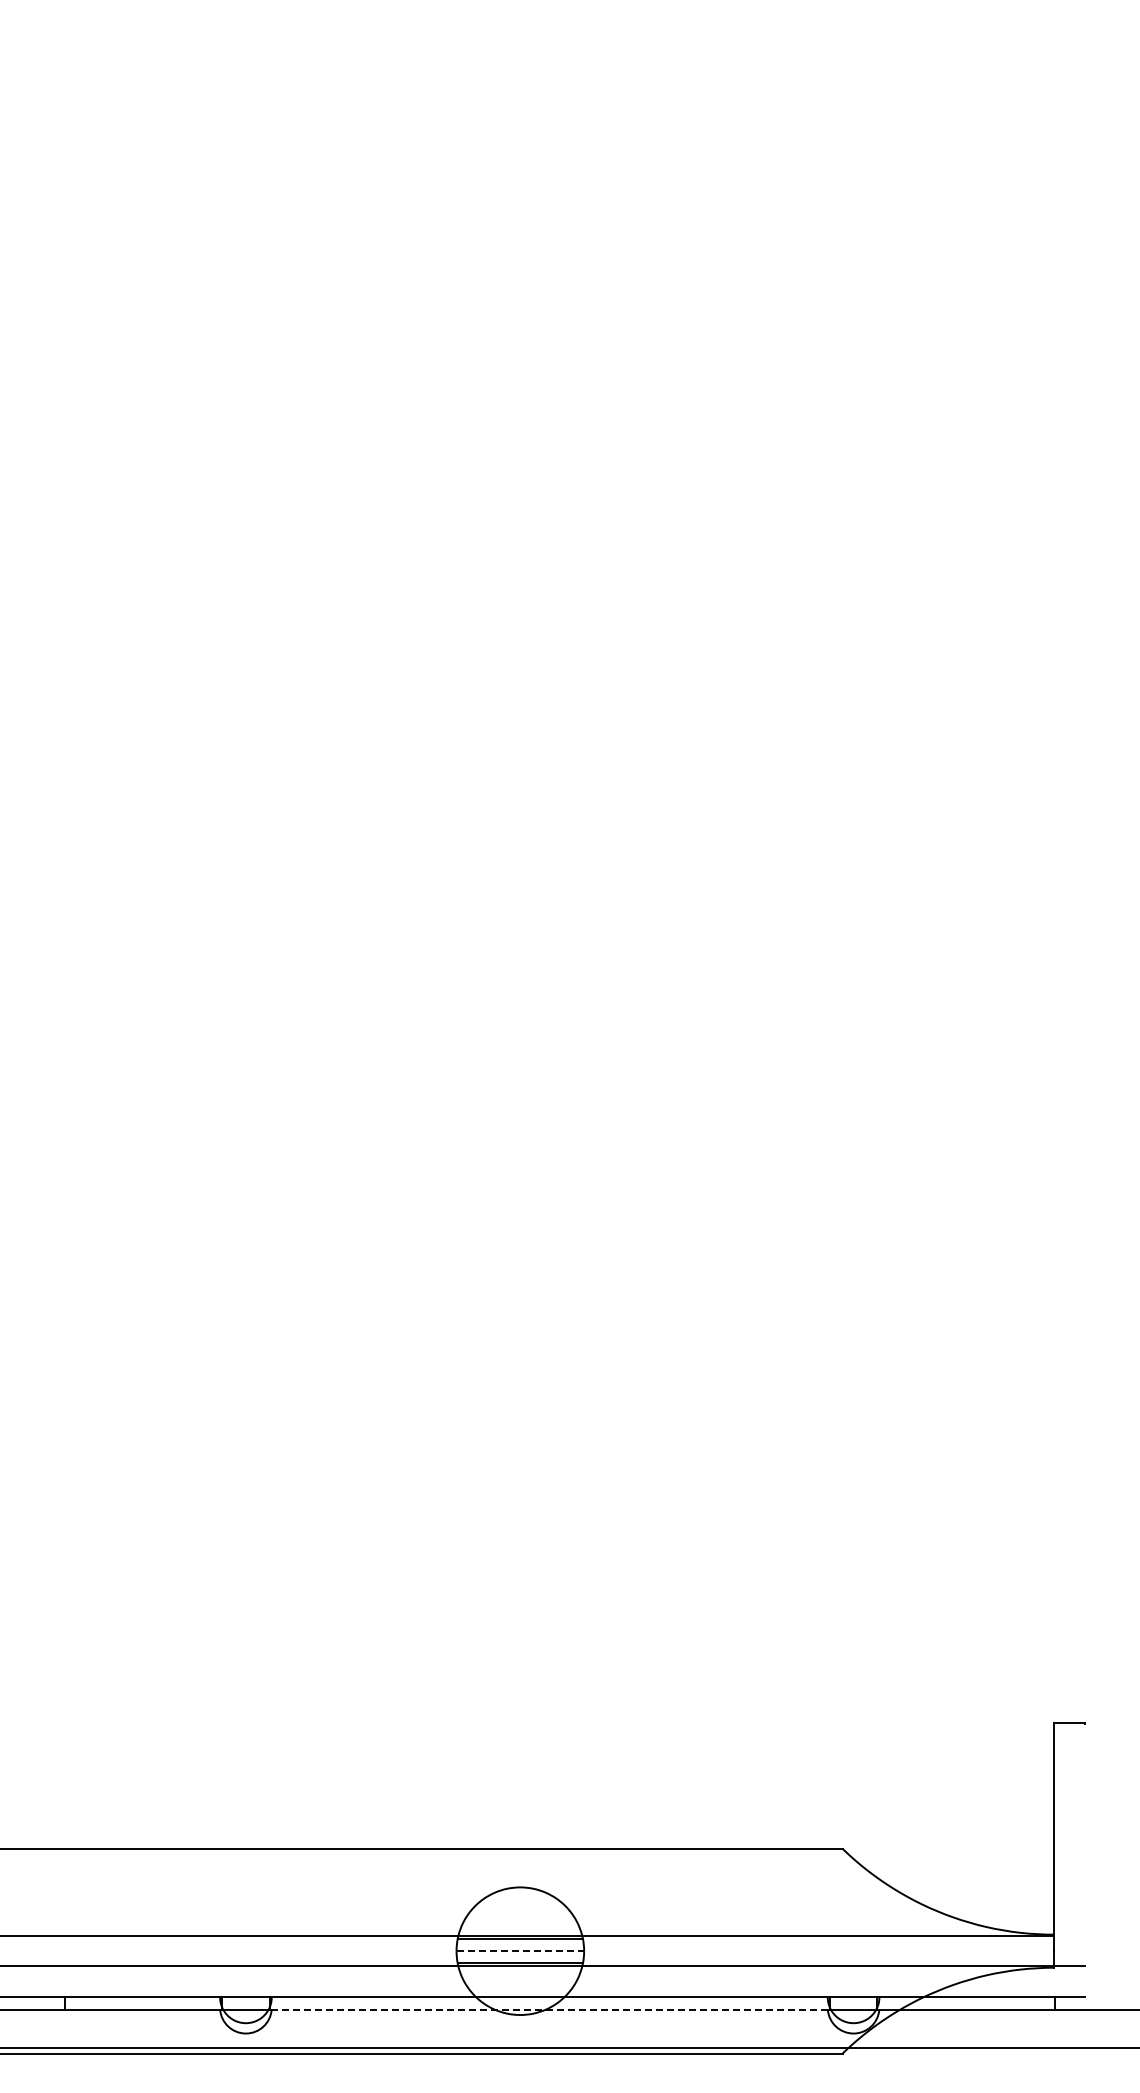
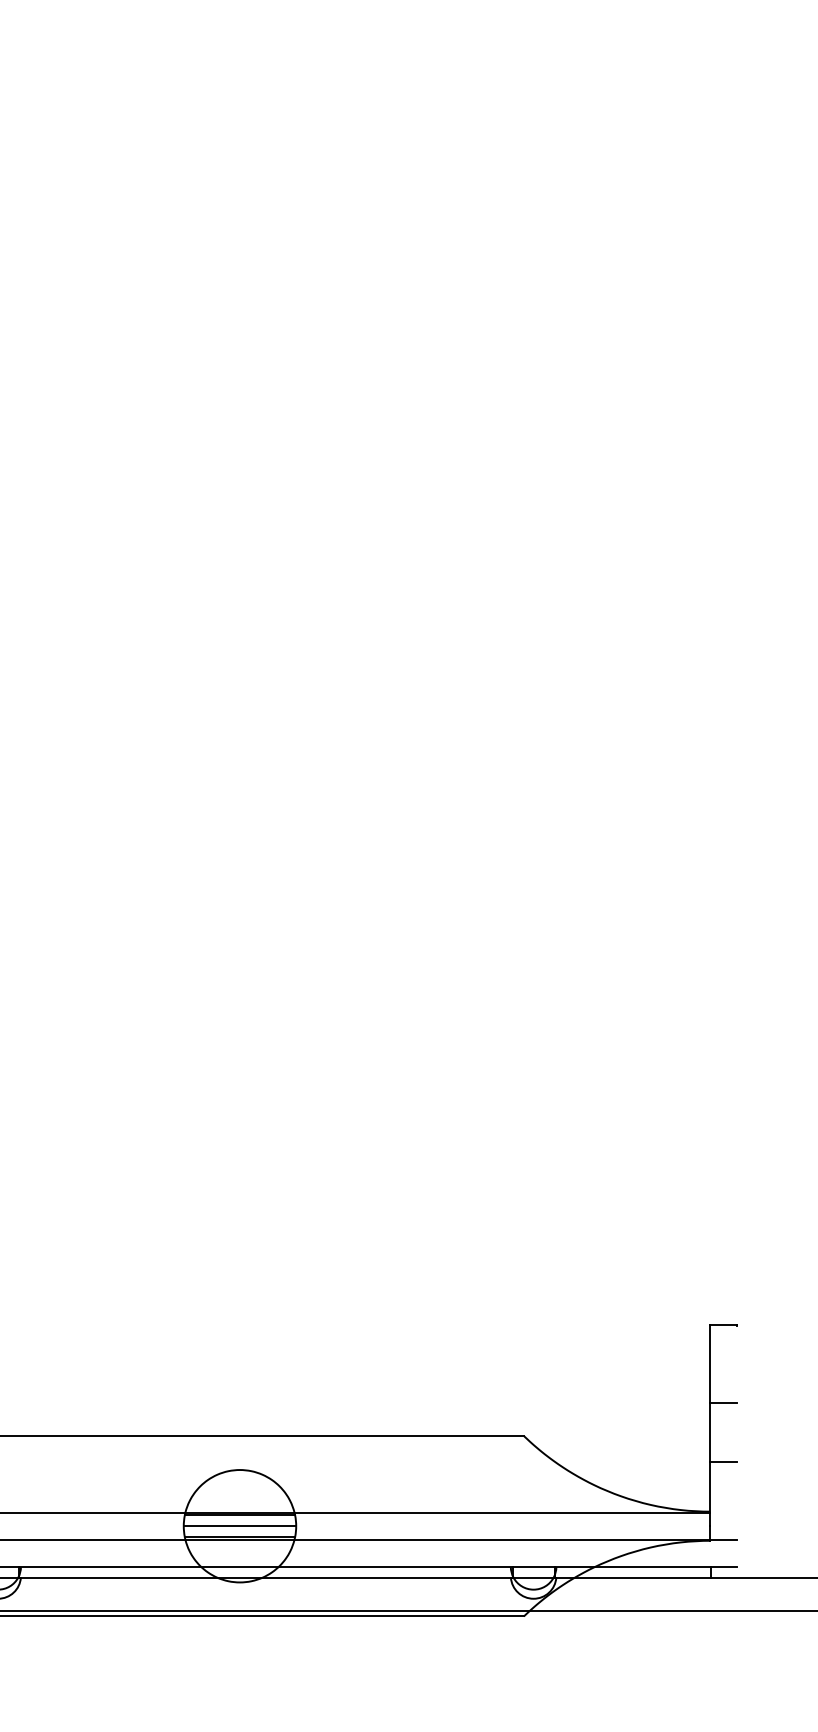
line: (1069, 1811) -> (723, 1403), added
line: (1069, 1878) -> (723, 1462), added
line: (520, 1951) -> (240, 1526), dashed -> solid
line: (549, 2009) -> (265, 1577), dashed -> solid

